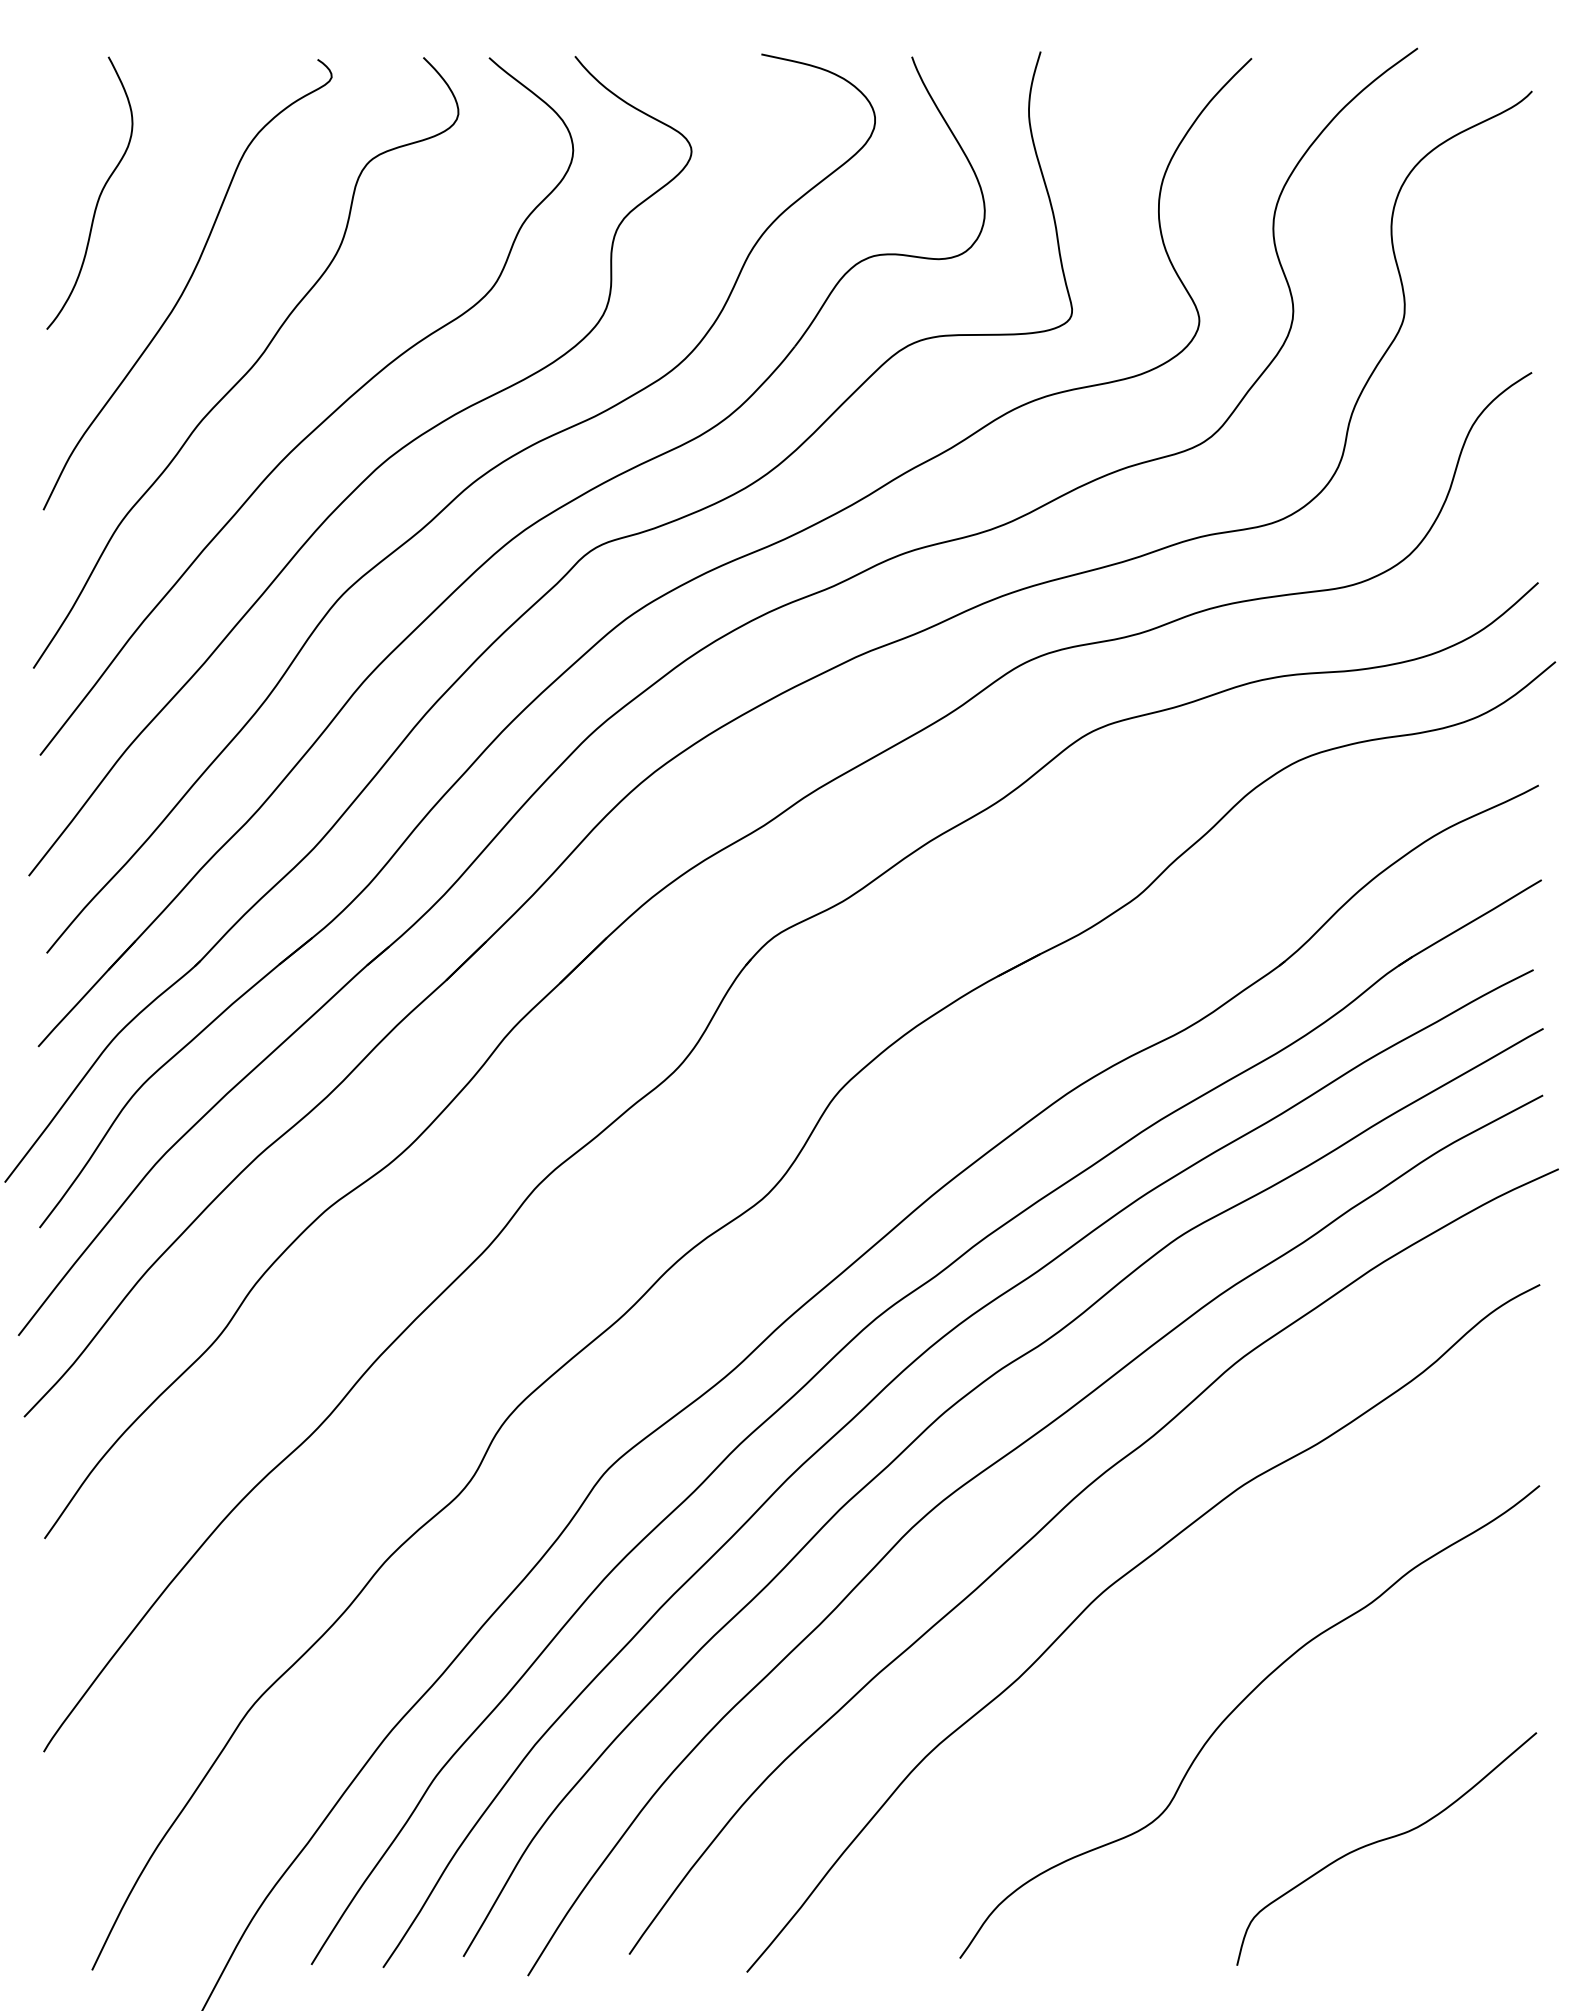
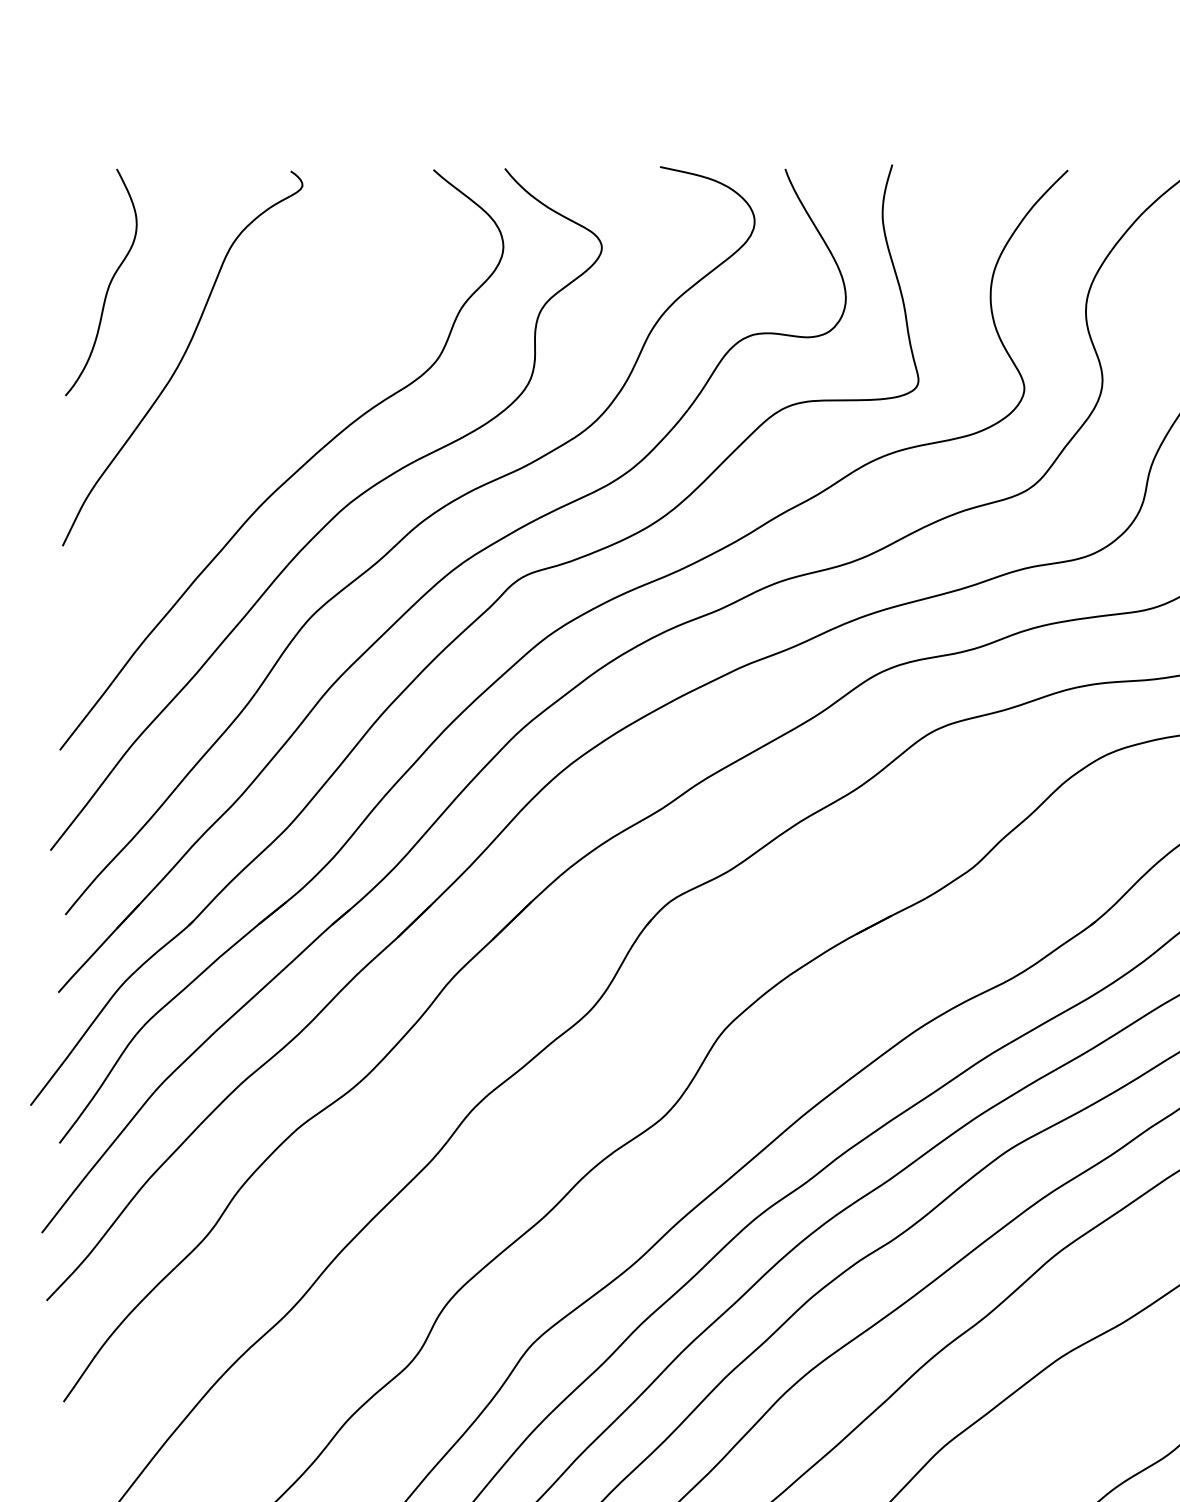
curve: (251, 366) -> (235, 426), removed

